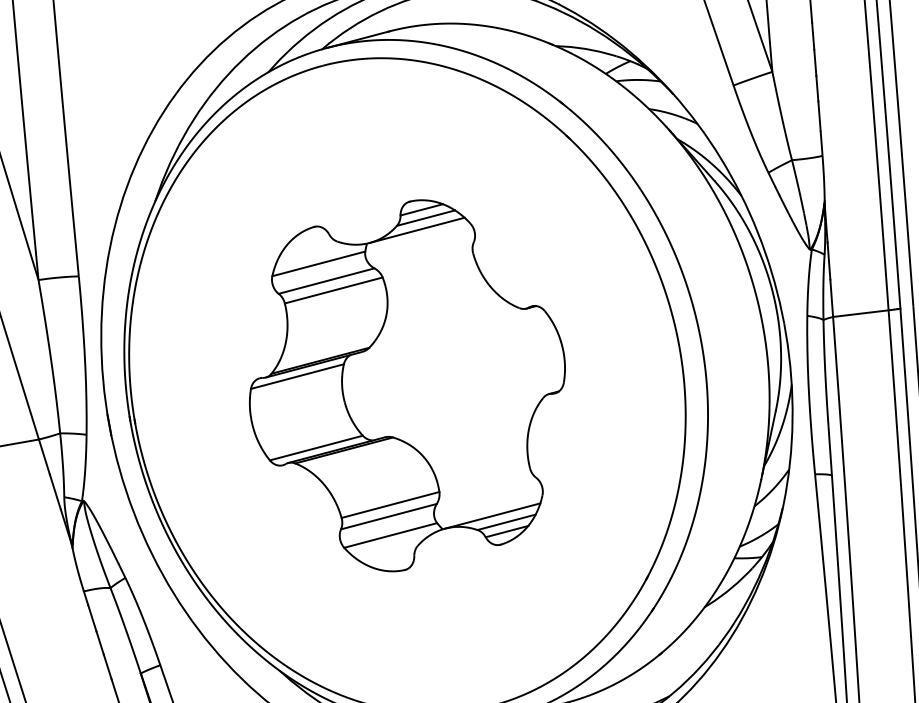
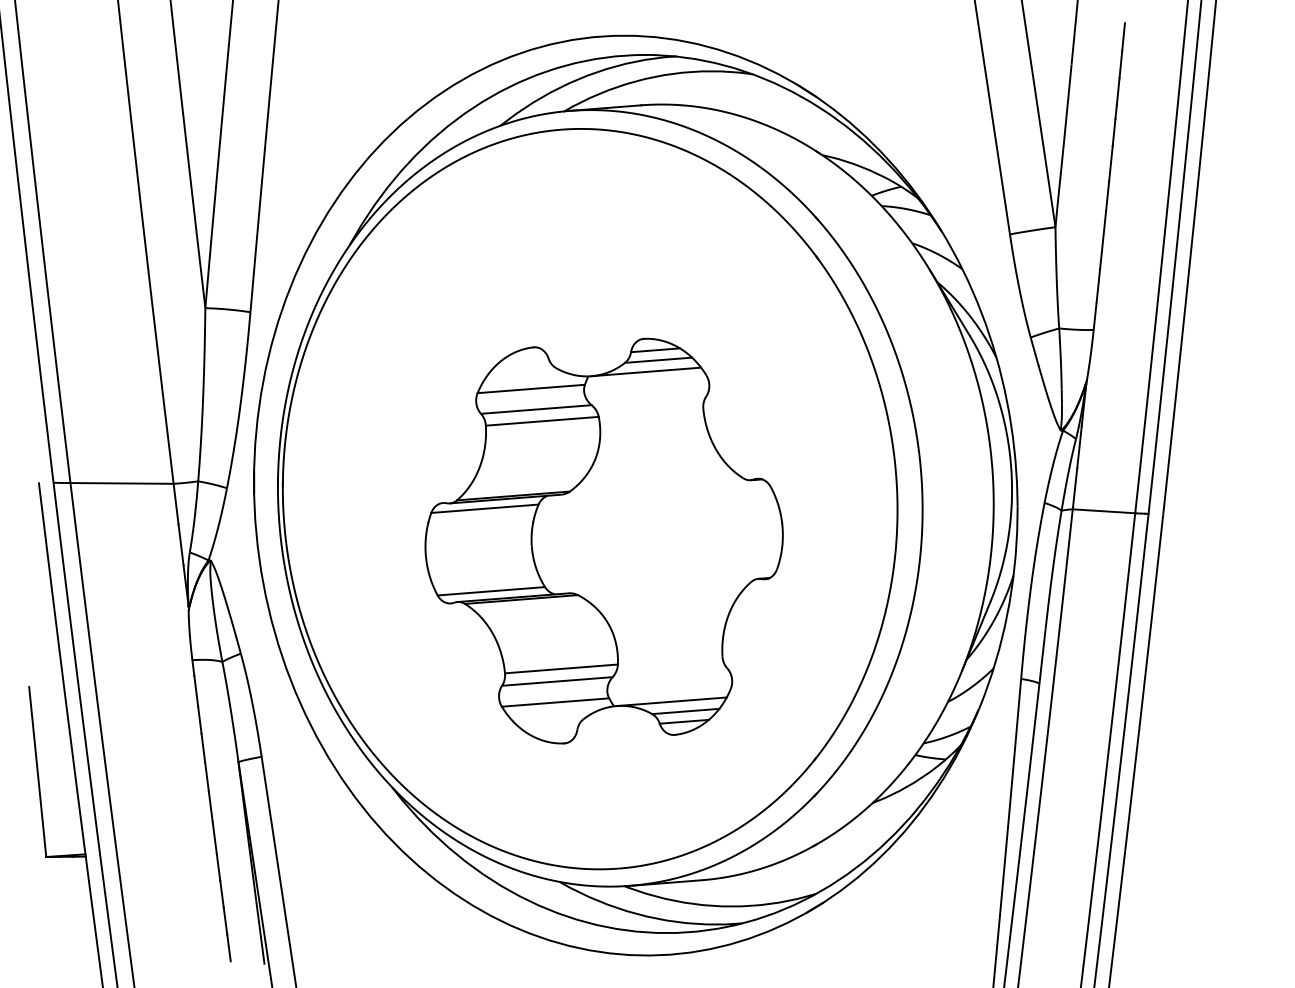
part: (406, 385) -> (603, 540), moved

